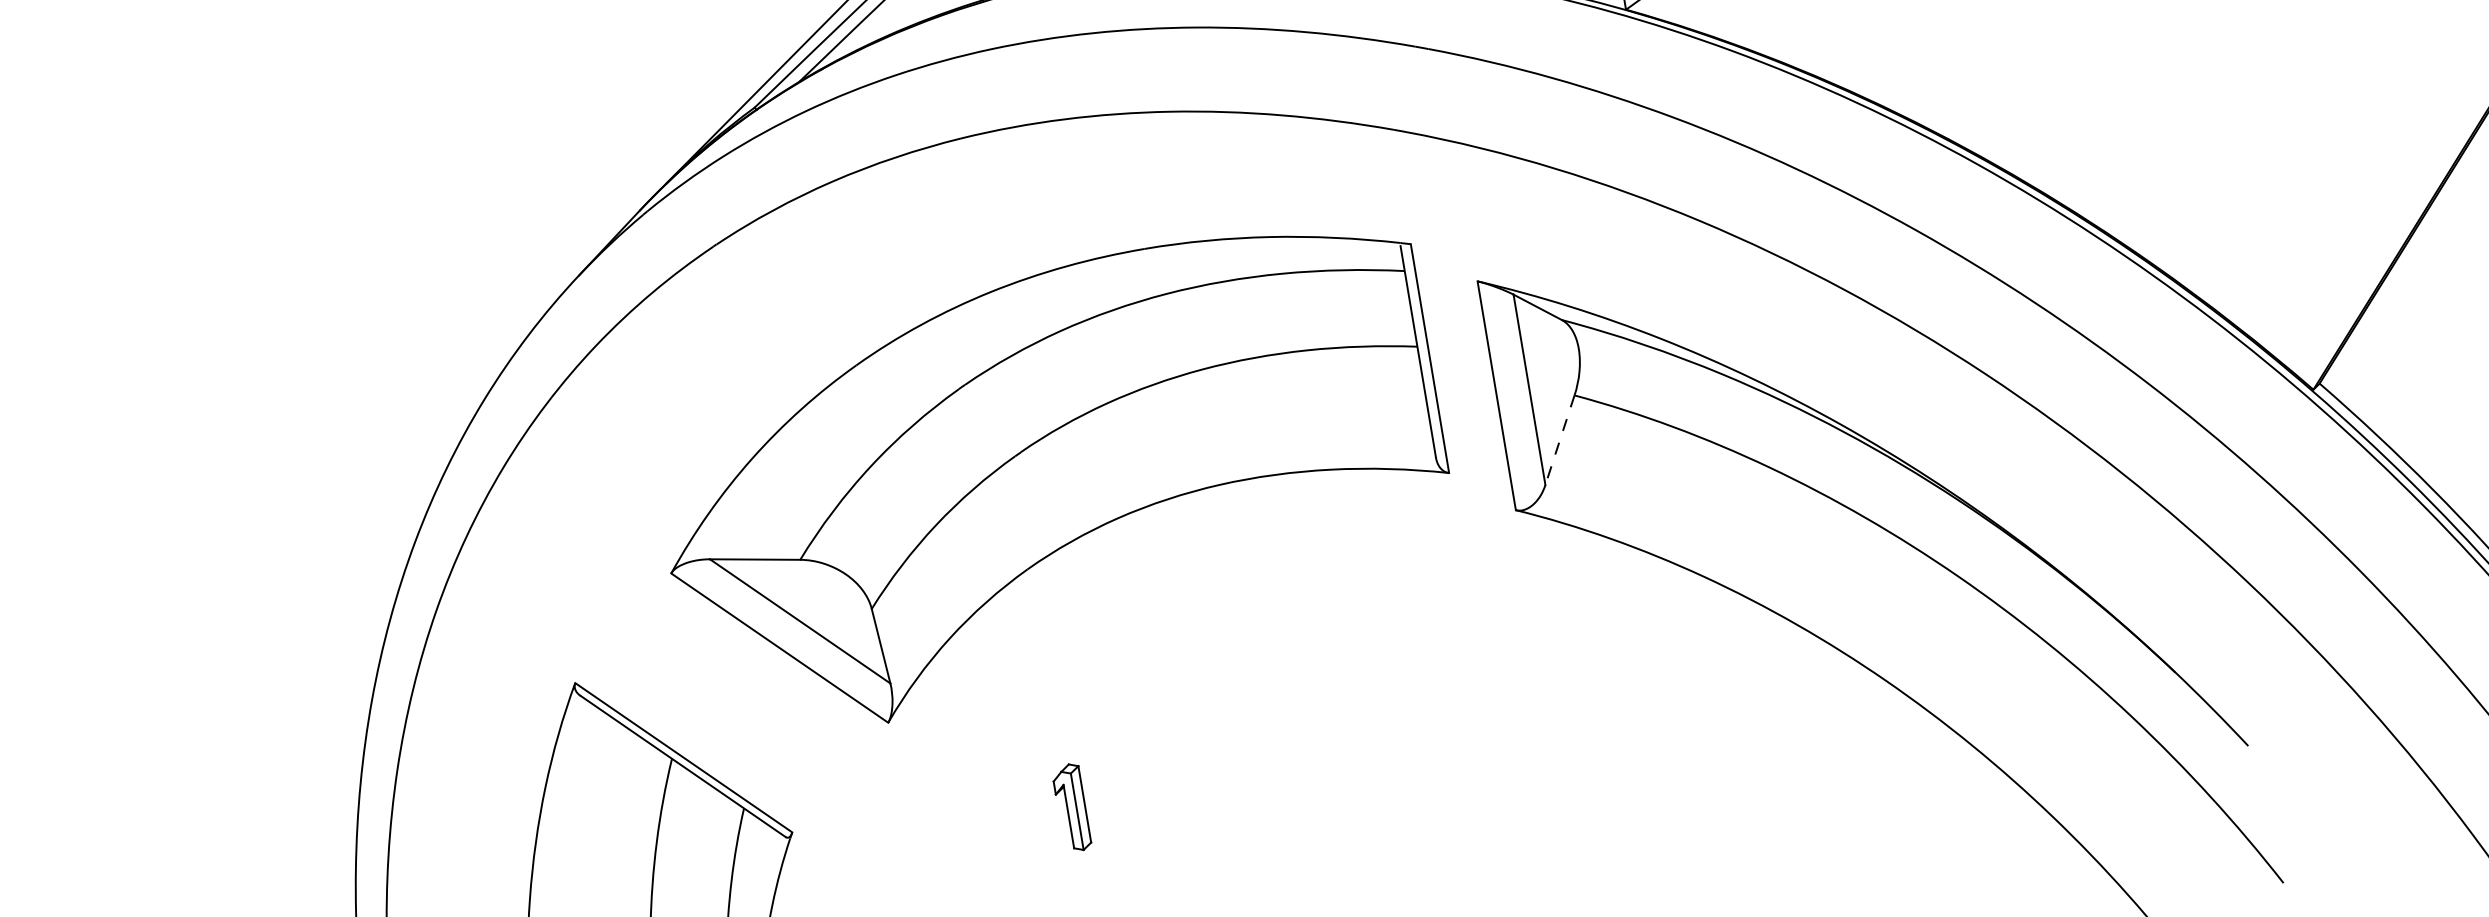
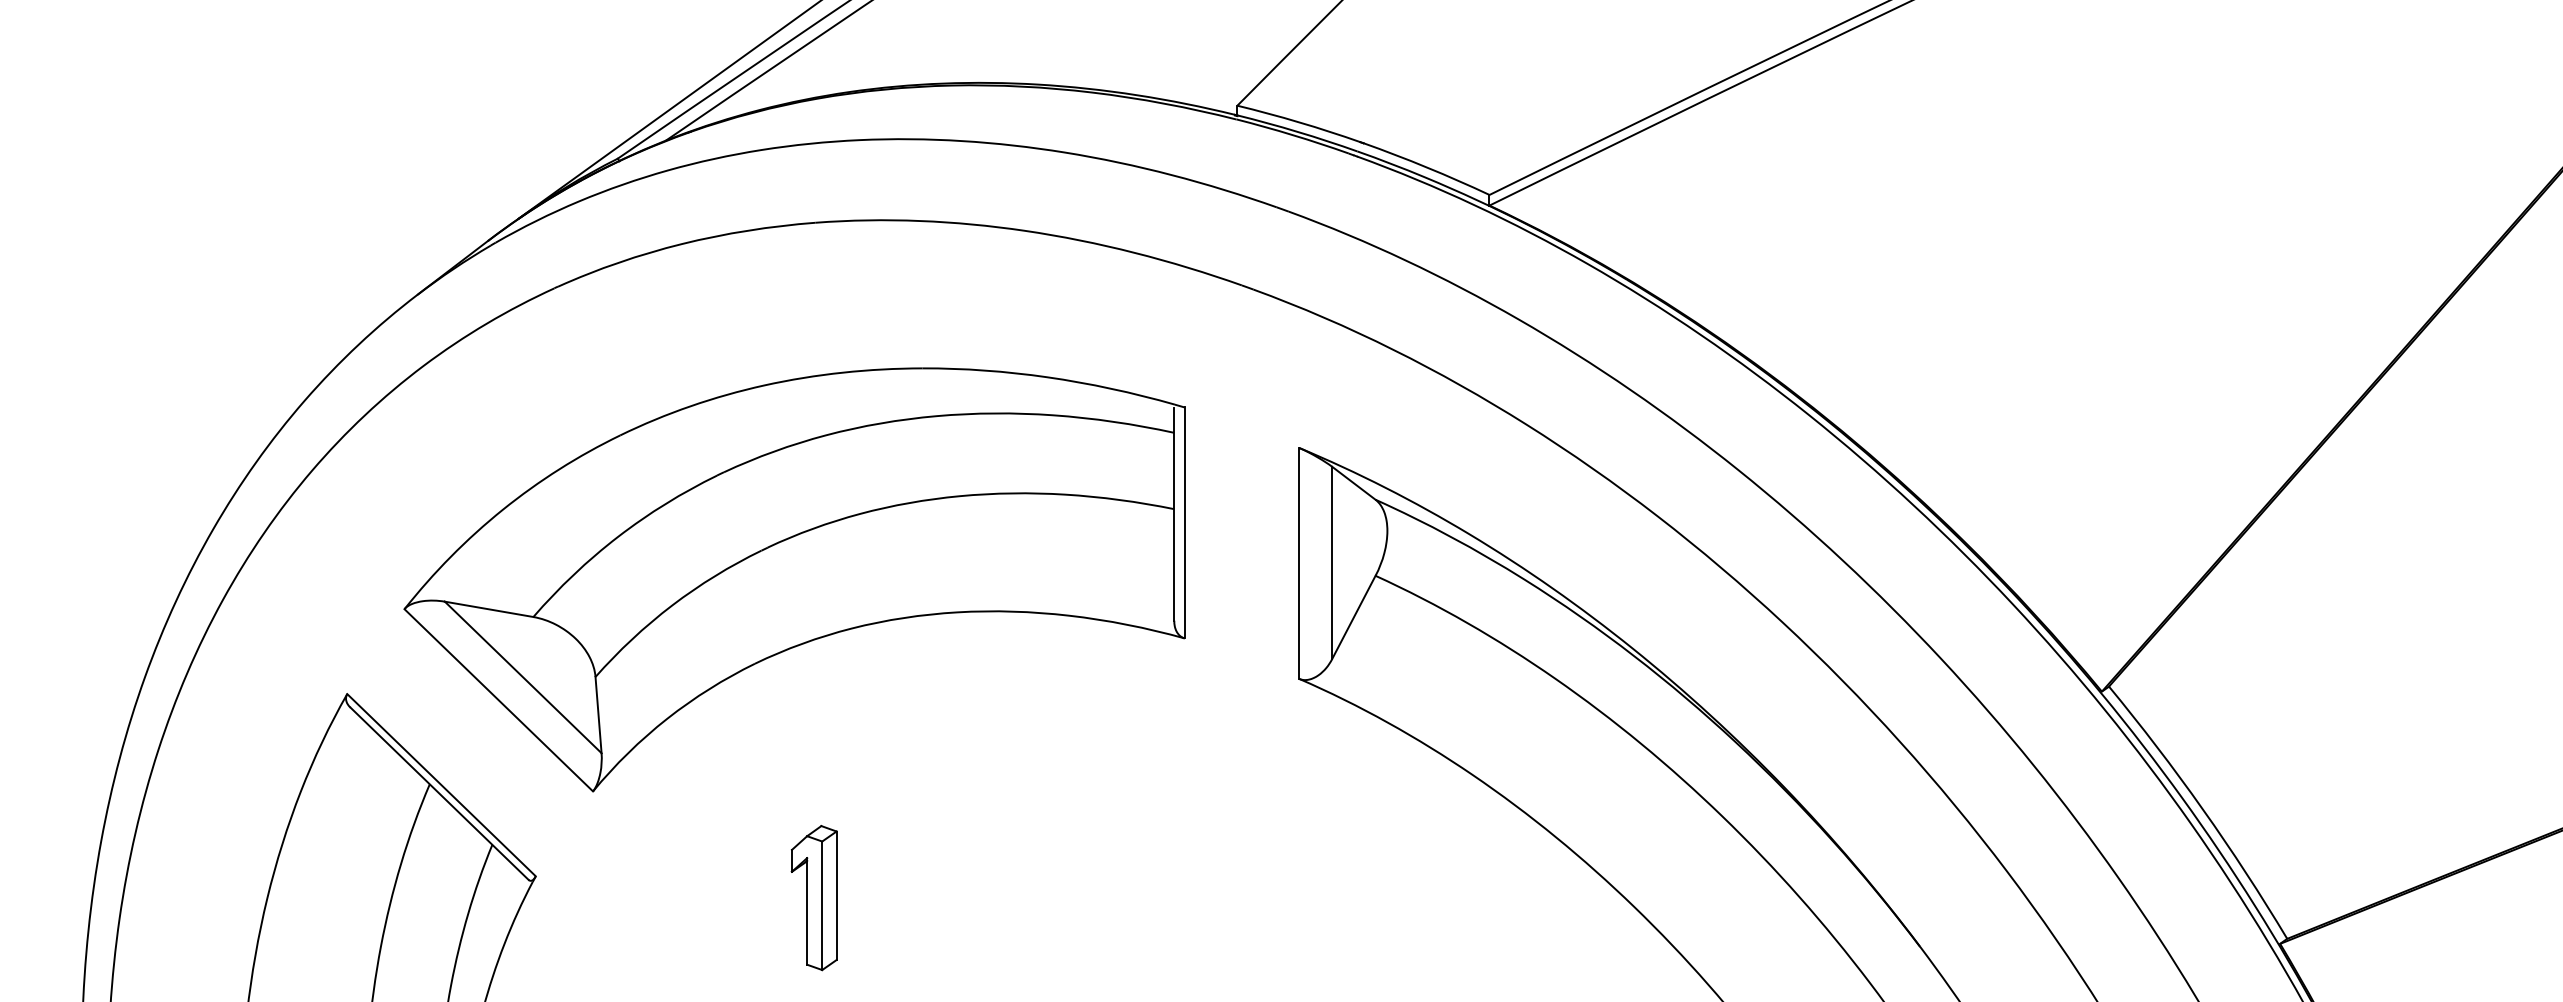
line: (1559, 440) -> (1353, 617), dashed -> solid
part: (1052, 479) -> (794, 579), moved
part: (1071, 808) -> (813, 898), size x1.67

